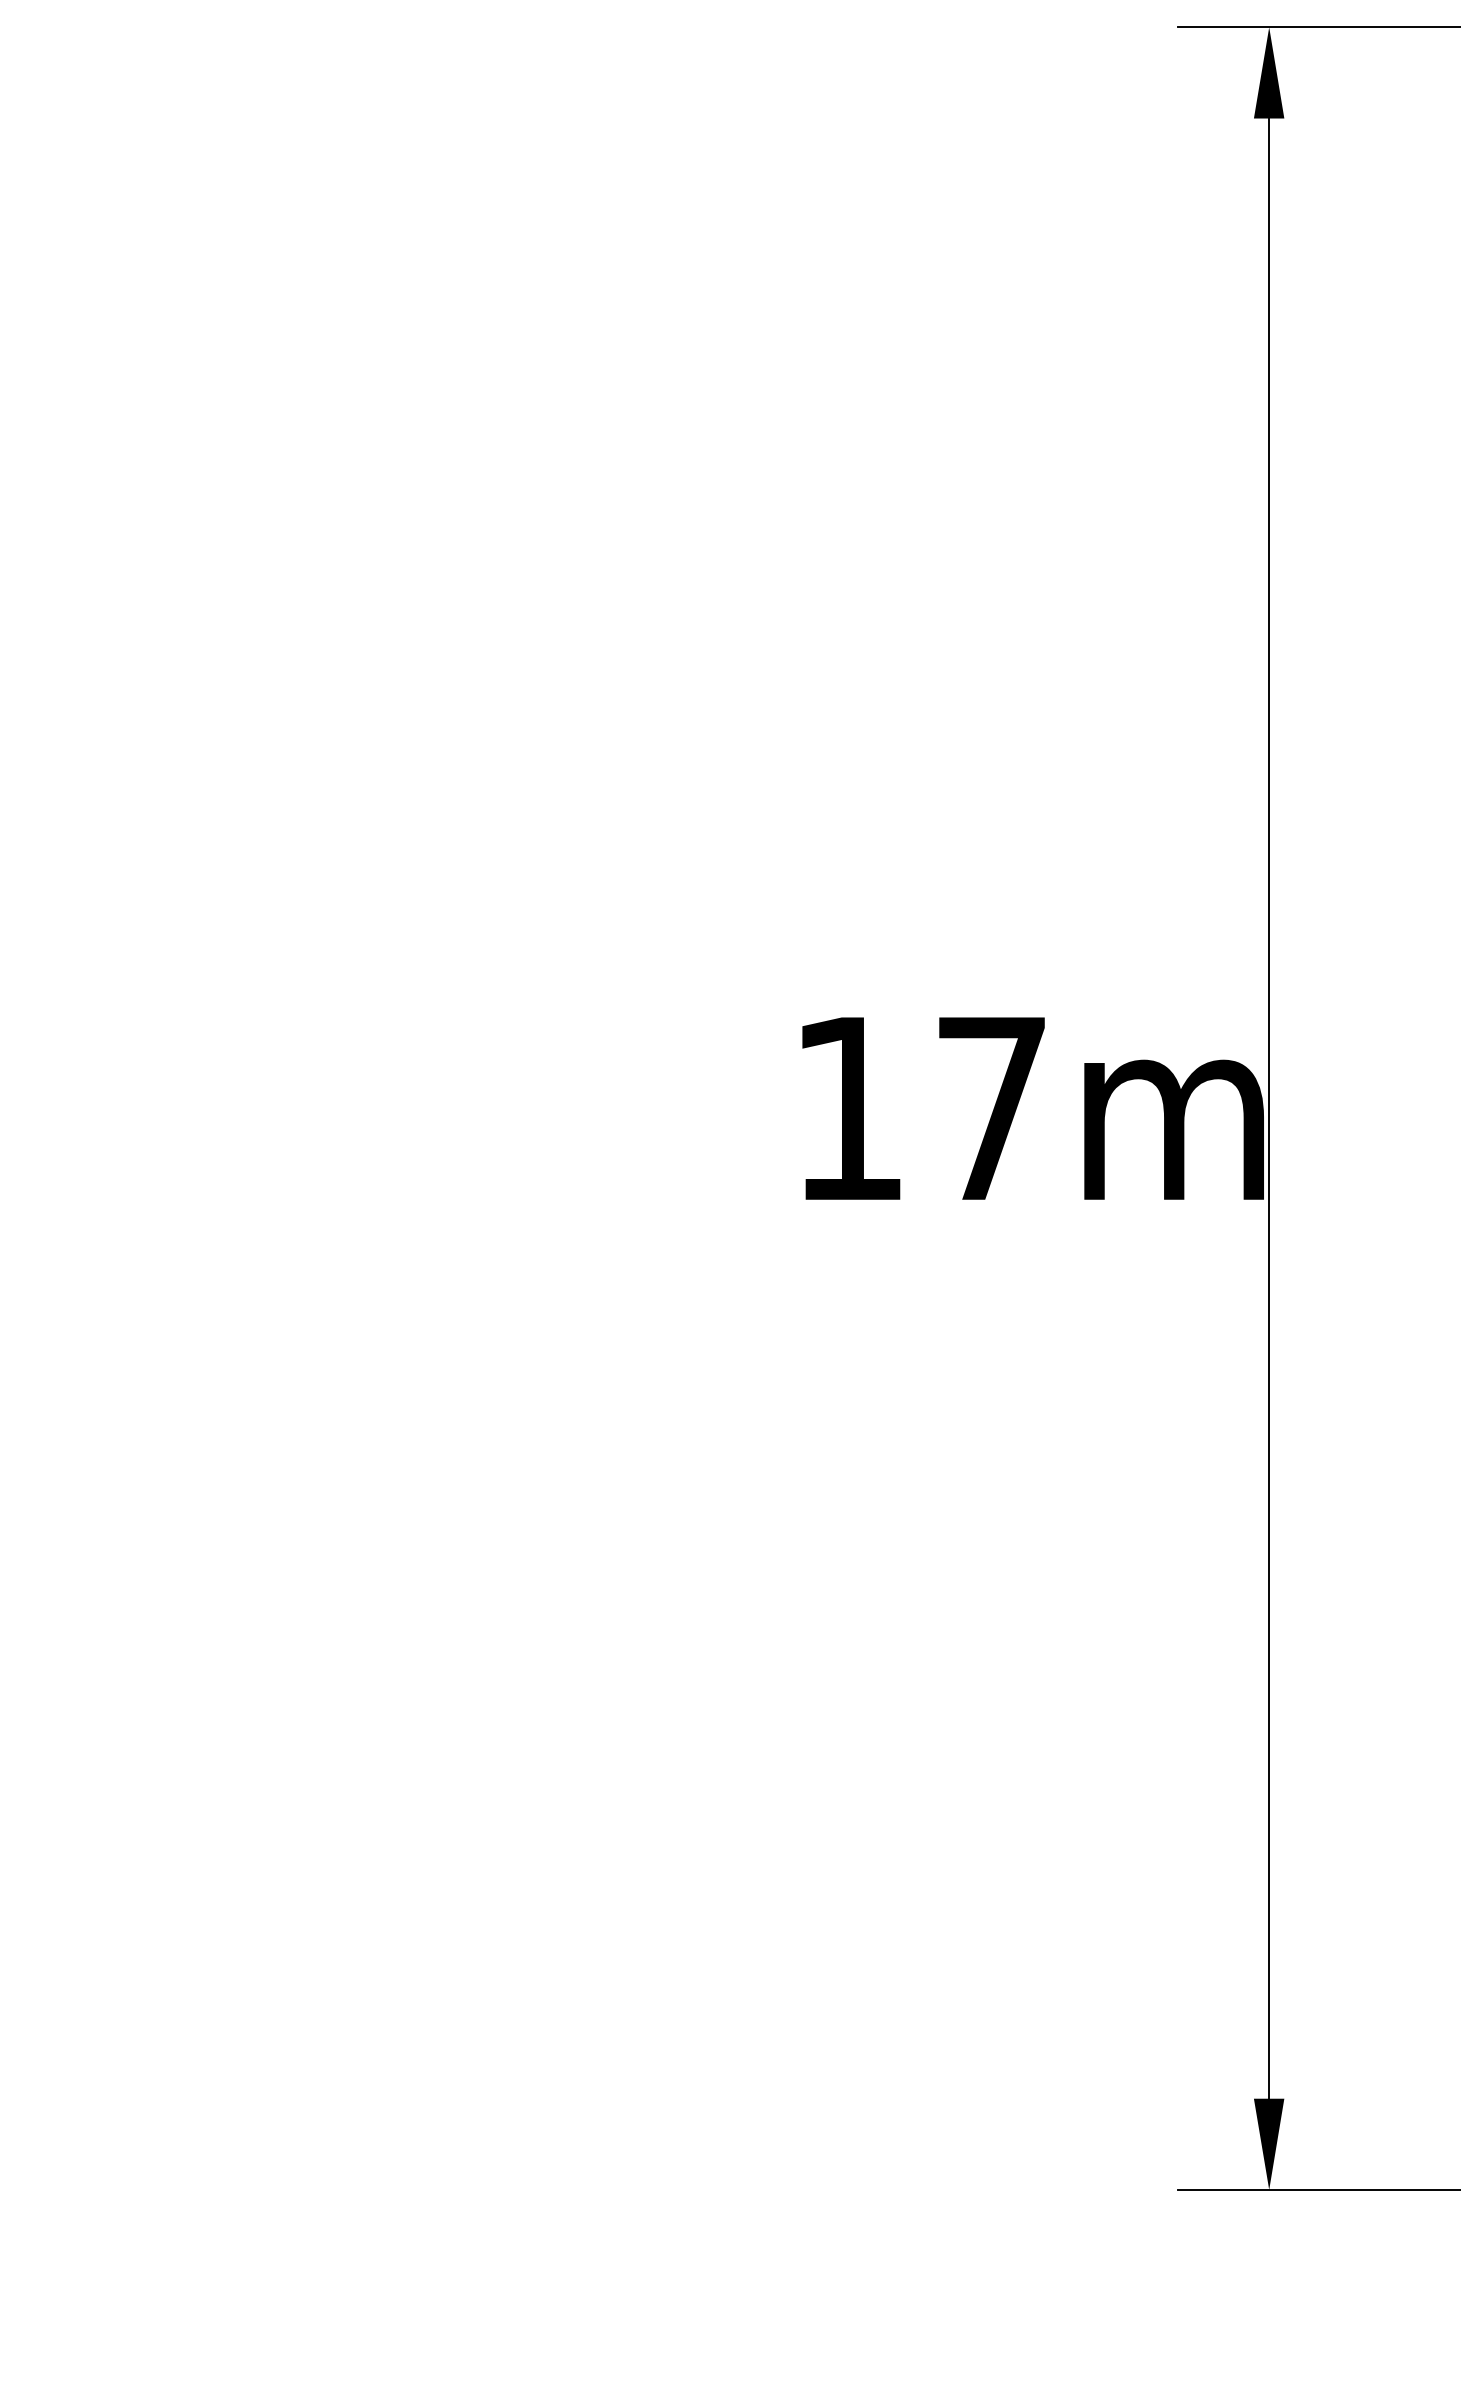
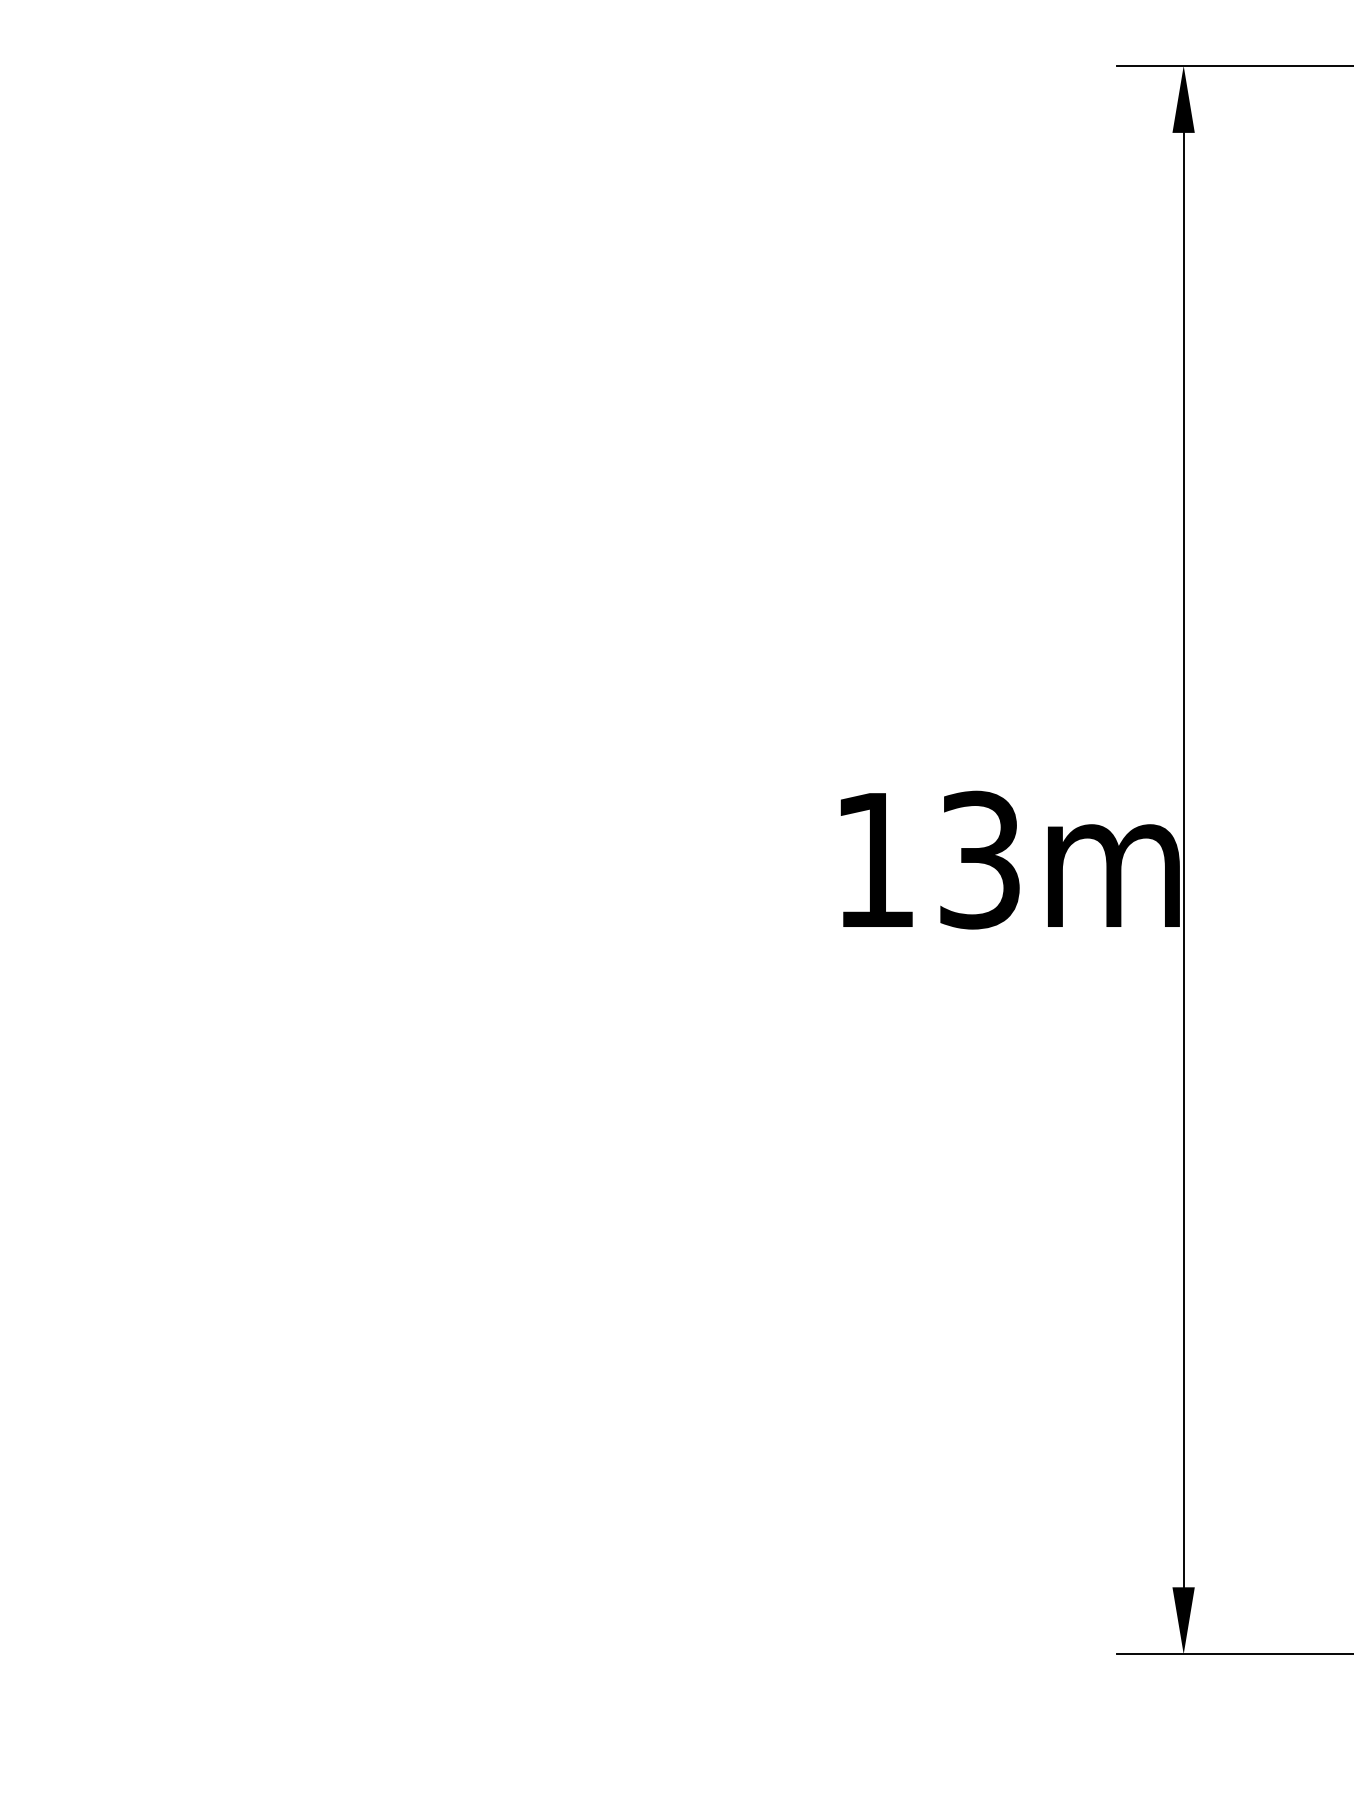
text: (991, 1107) -> (979, 859), 17m -> 13m

